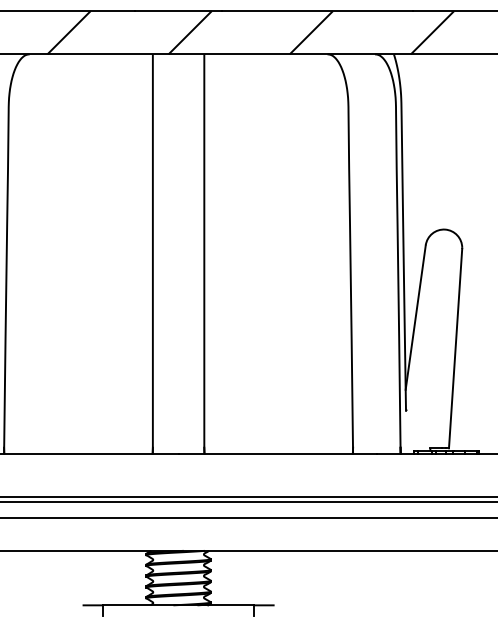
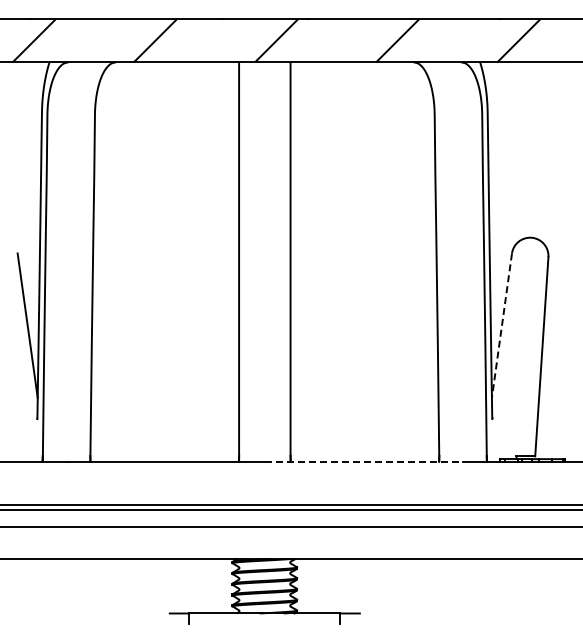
line: (415, 317) -> (501, 325), solid -> dashed
line: (278, 453) -> (364, 461), solid -> dashed

